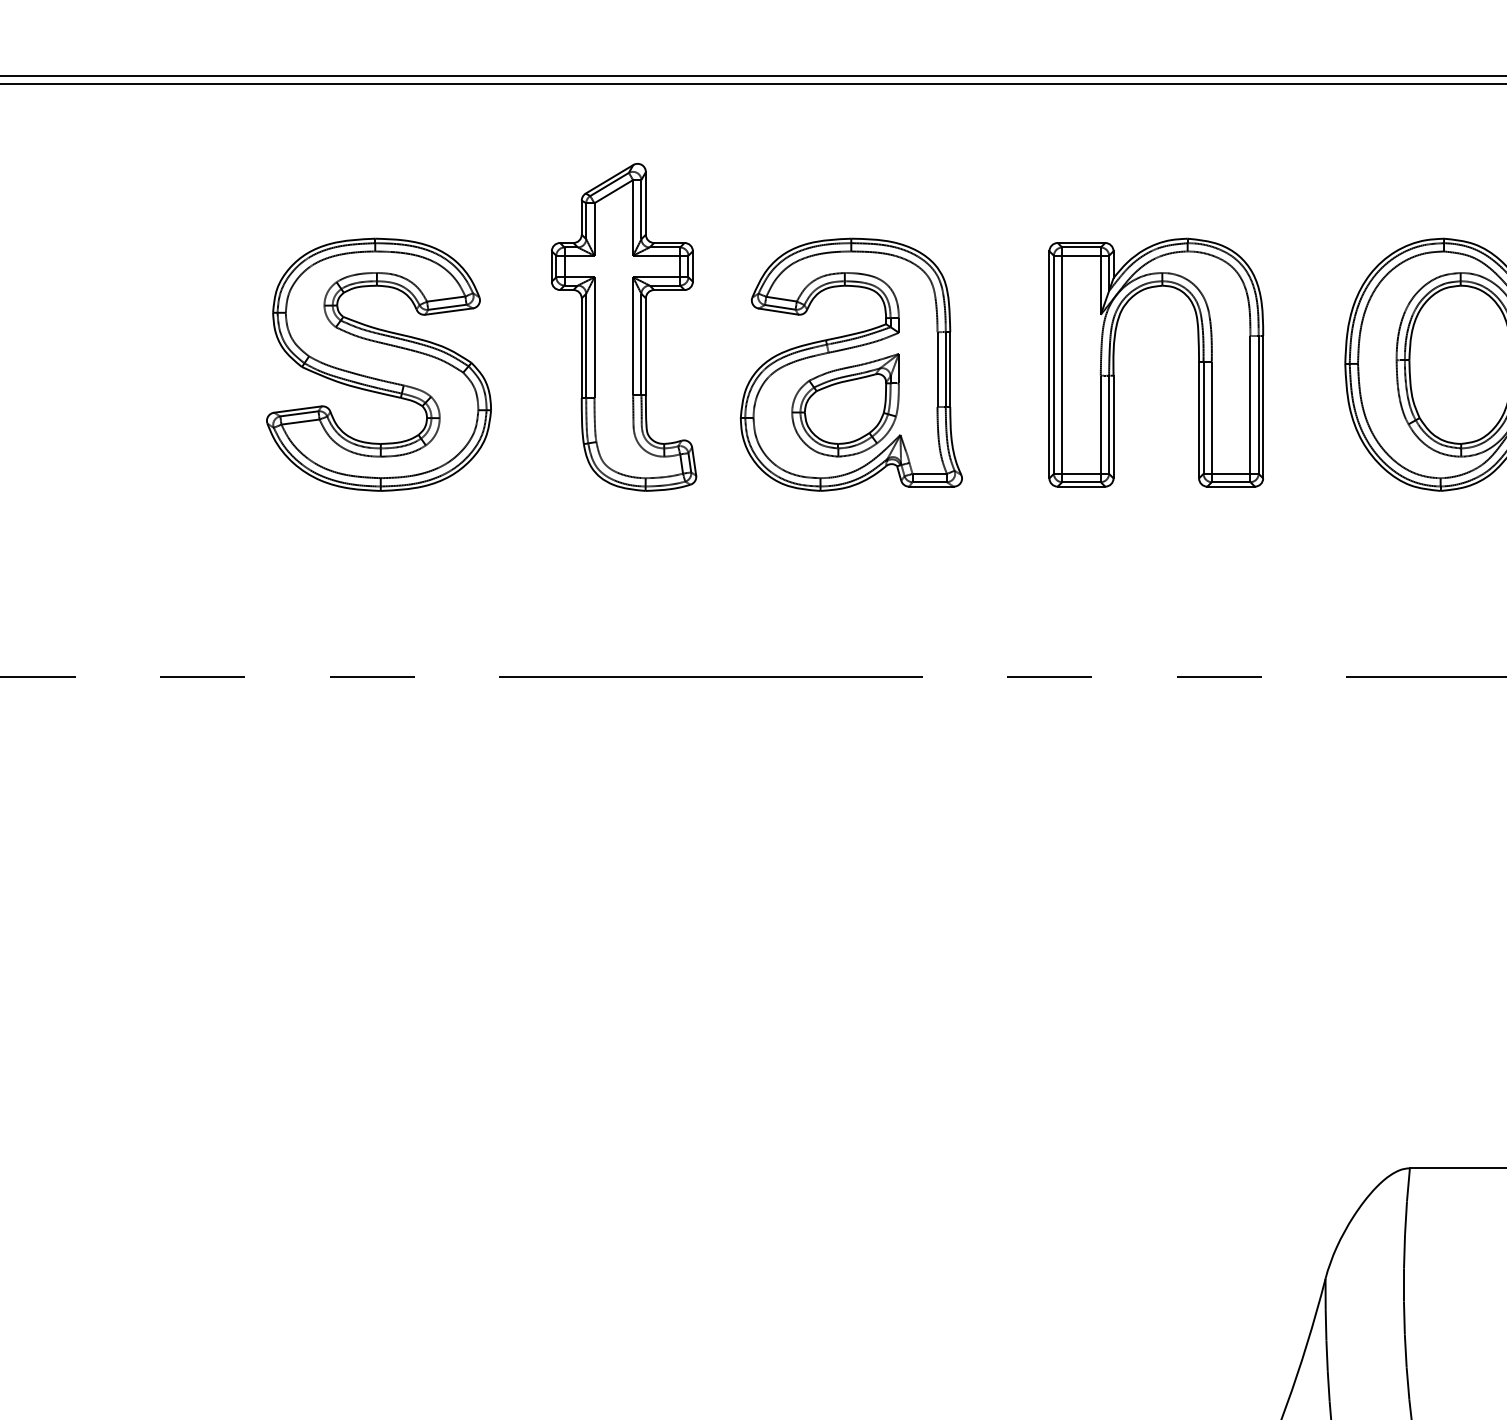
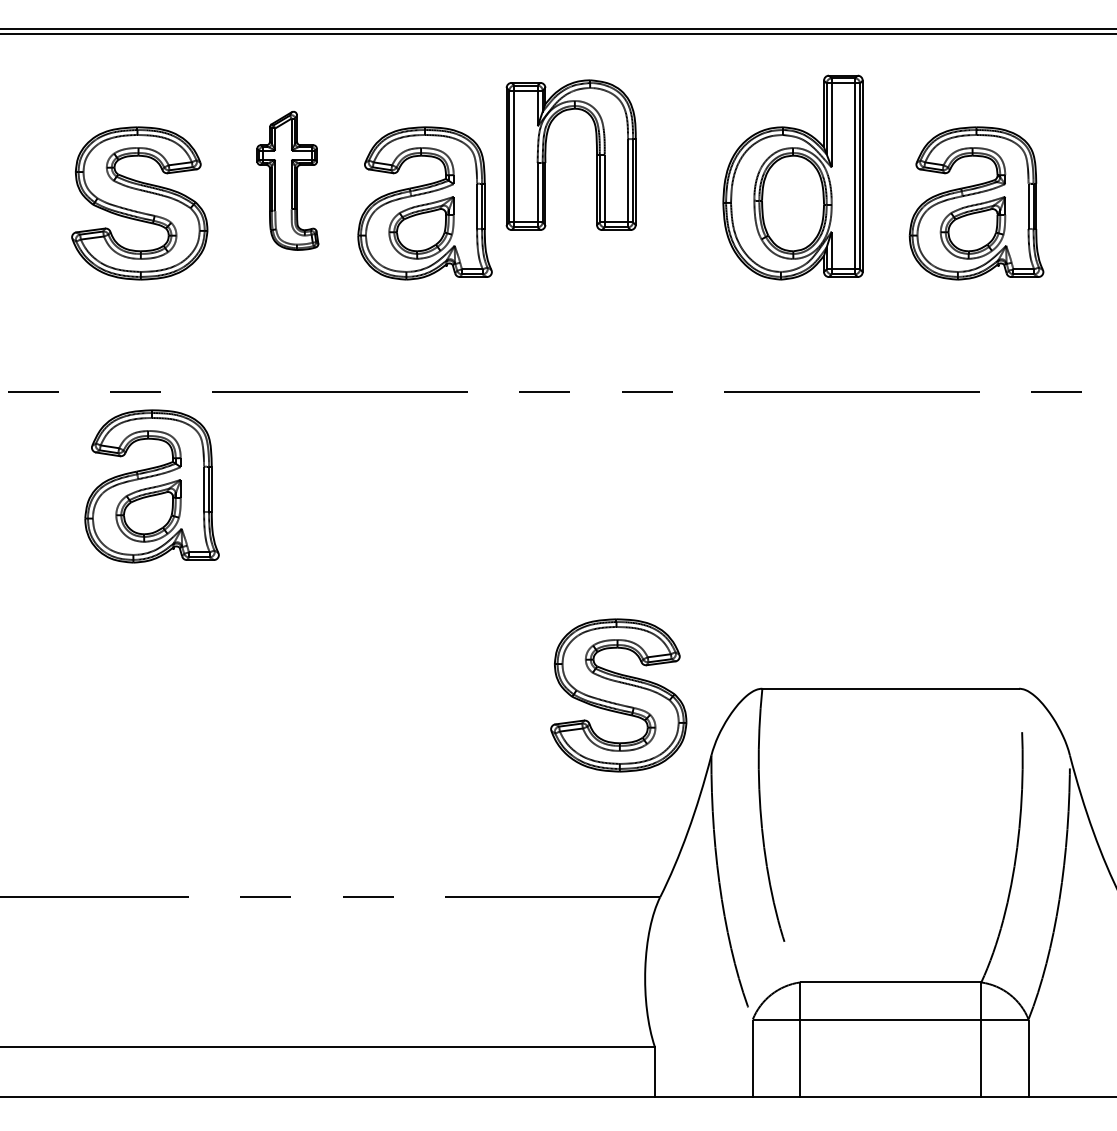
part: (623, 326) -> (287, 180), size x0.7
part: (1115, 361) -> (546, 154), moved
part: (398, 833) -> (151, 486), added
part: (1171, 1179) -> (618, 695), added

